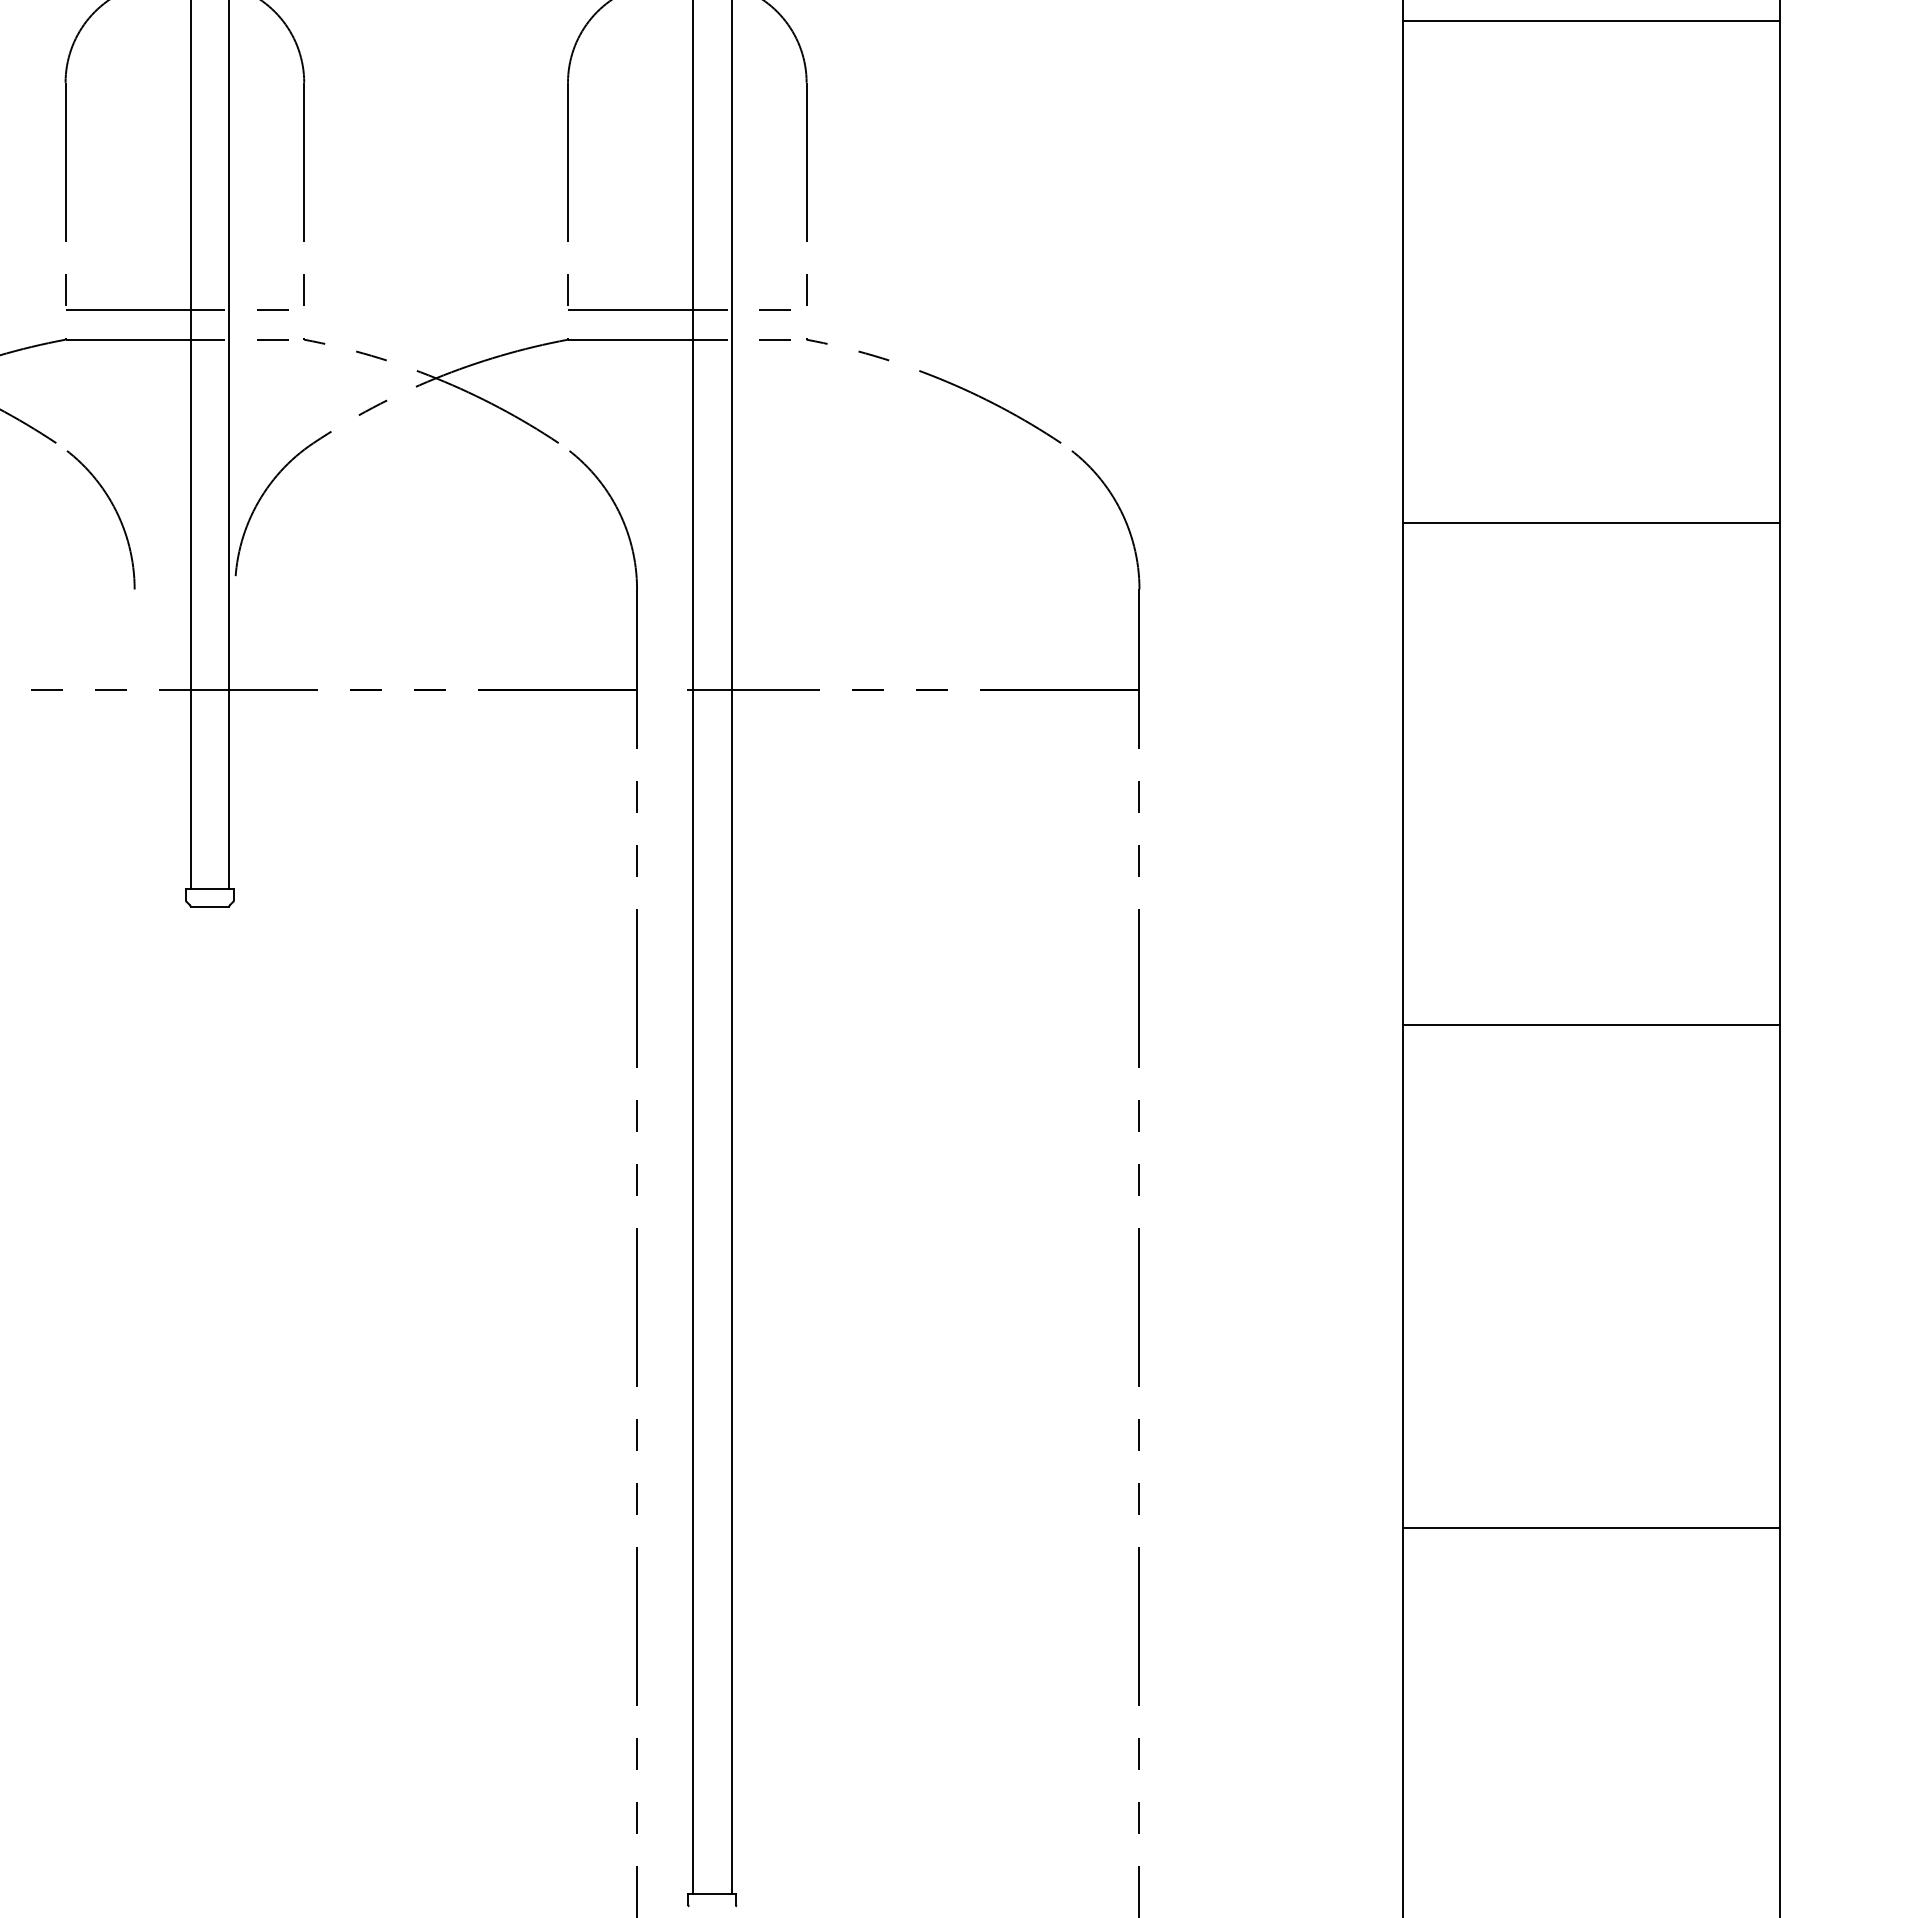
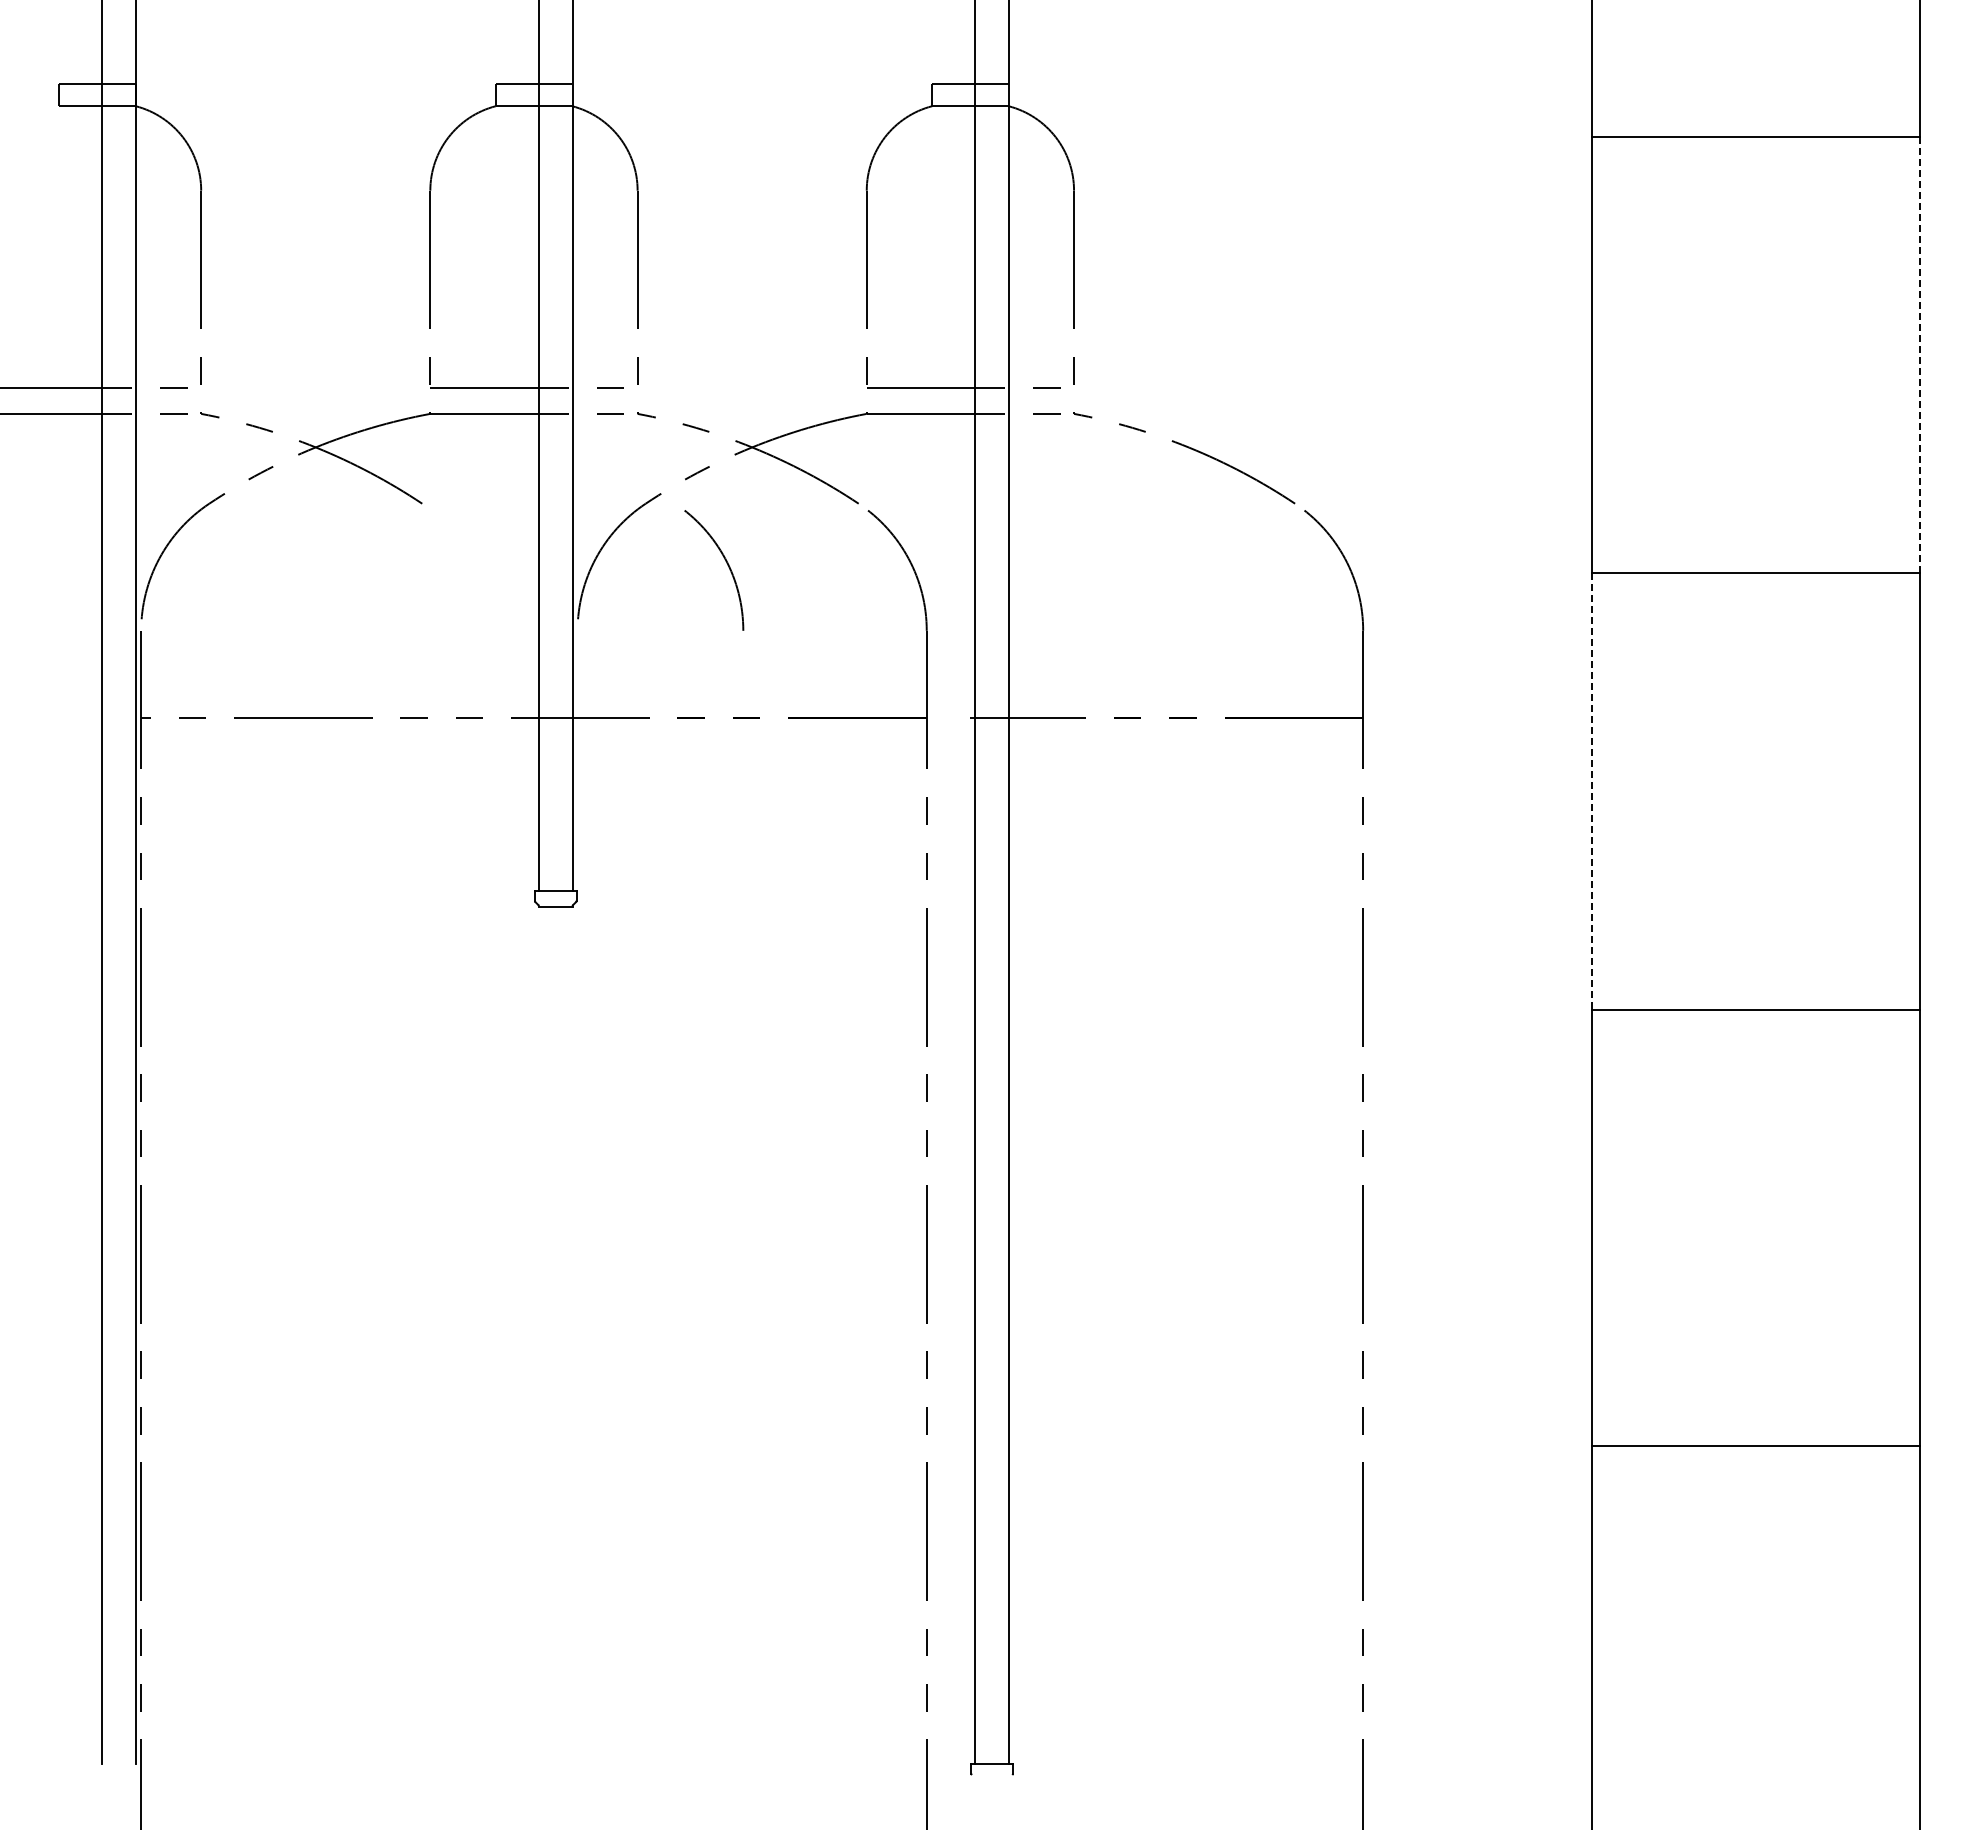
line: (1779, 271) -> (1919, 354), solid -> dashed
arc: (115, 511) -> (726, 563), moved
line: (1403, 774) -> (1592, 791), solid -> dashed

